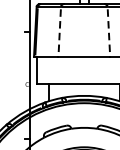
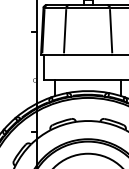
line: (60, 32) -> (65, 31), dashed -> solid
line: (109, 32) -> (111, 31), dashed -> solid

